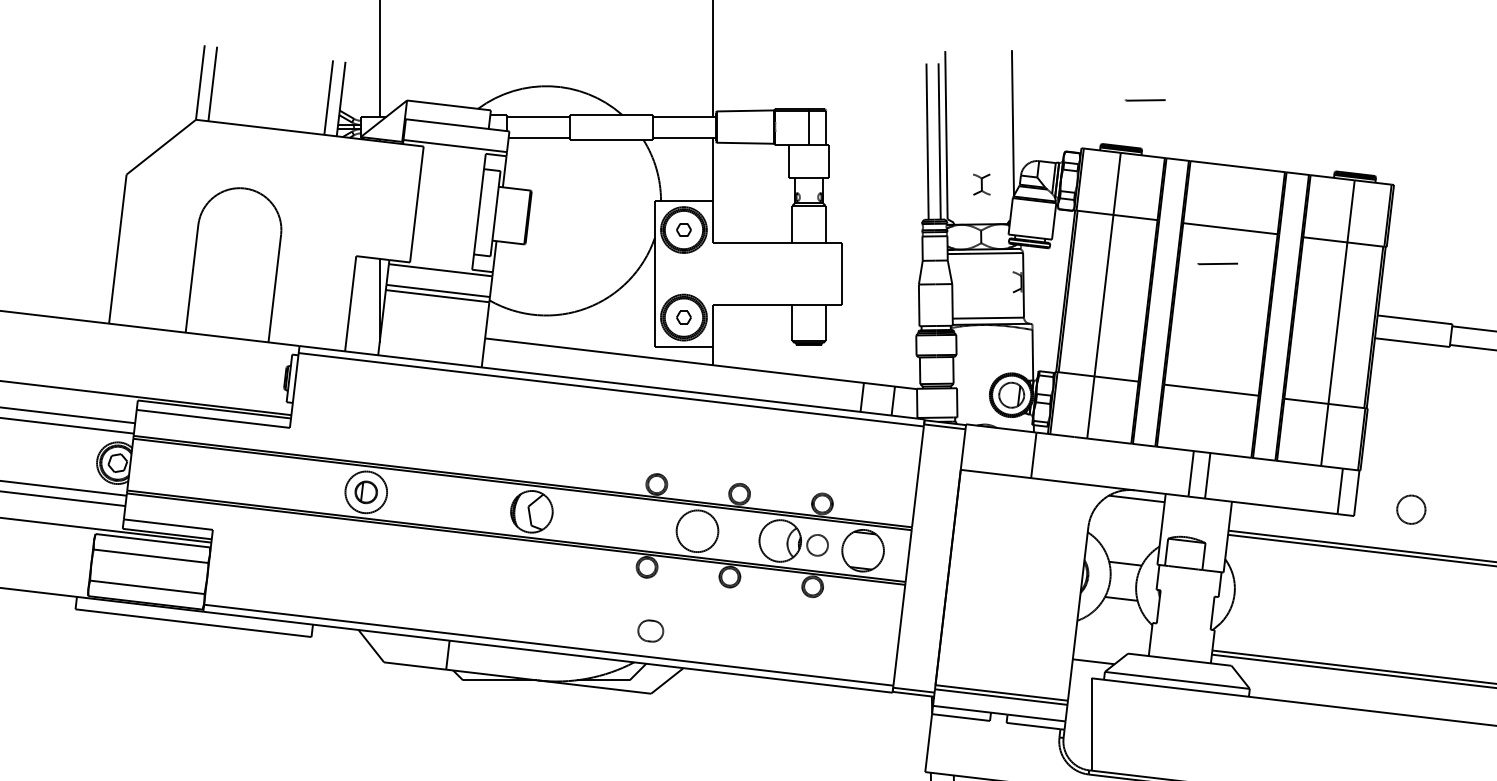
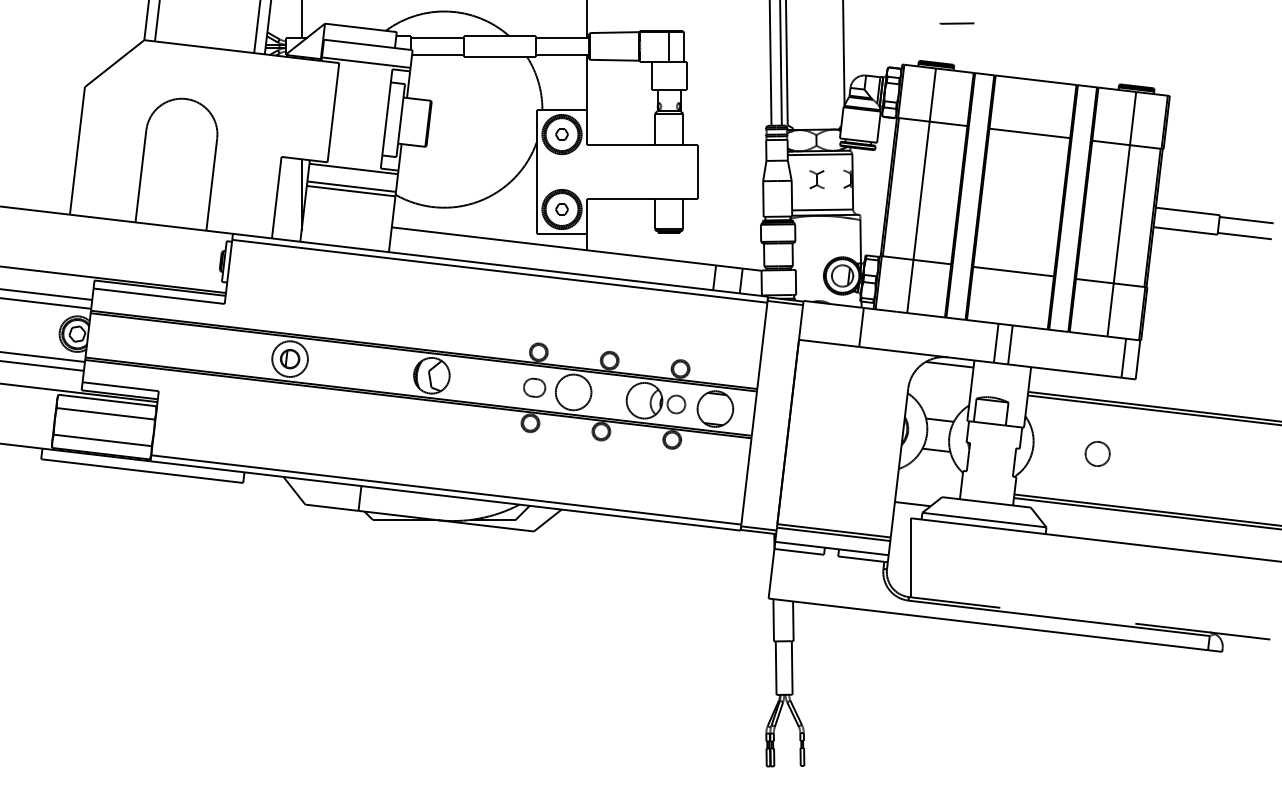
part: (981, 184) -> (816, 179), moved
line: (1217, 263) -> (1018, 163), removed
circle: (1411, 509) -> (1097, 453), moved
part: (650, 630) -> (534, 387), moved

